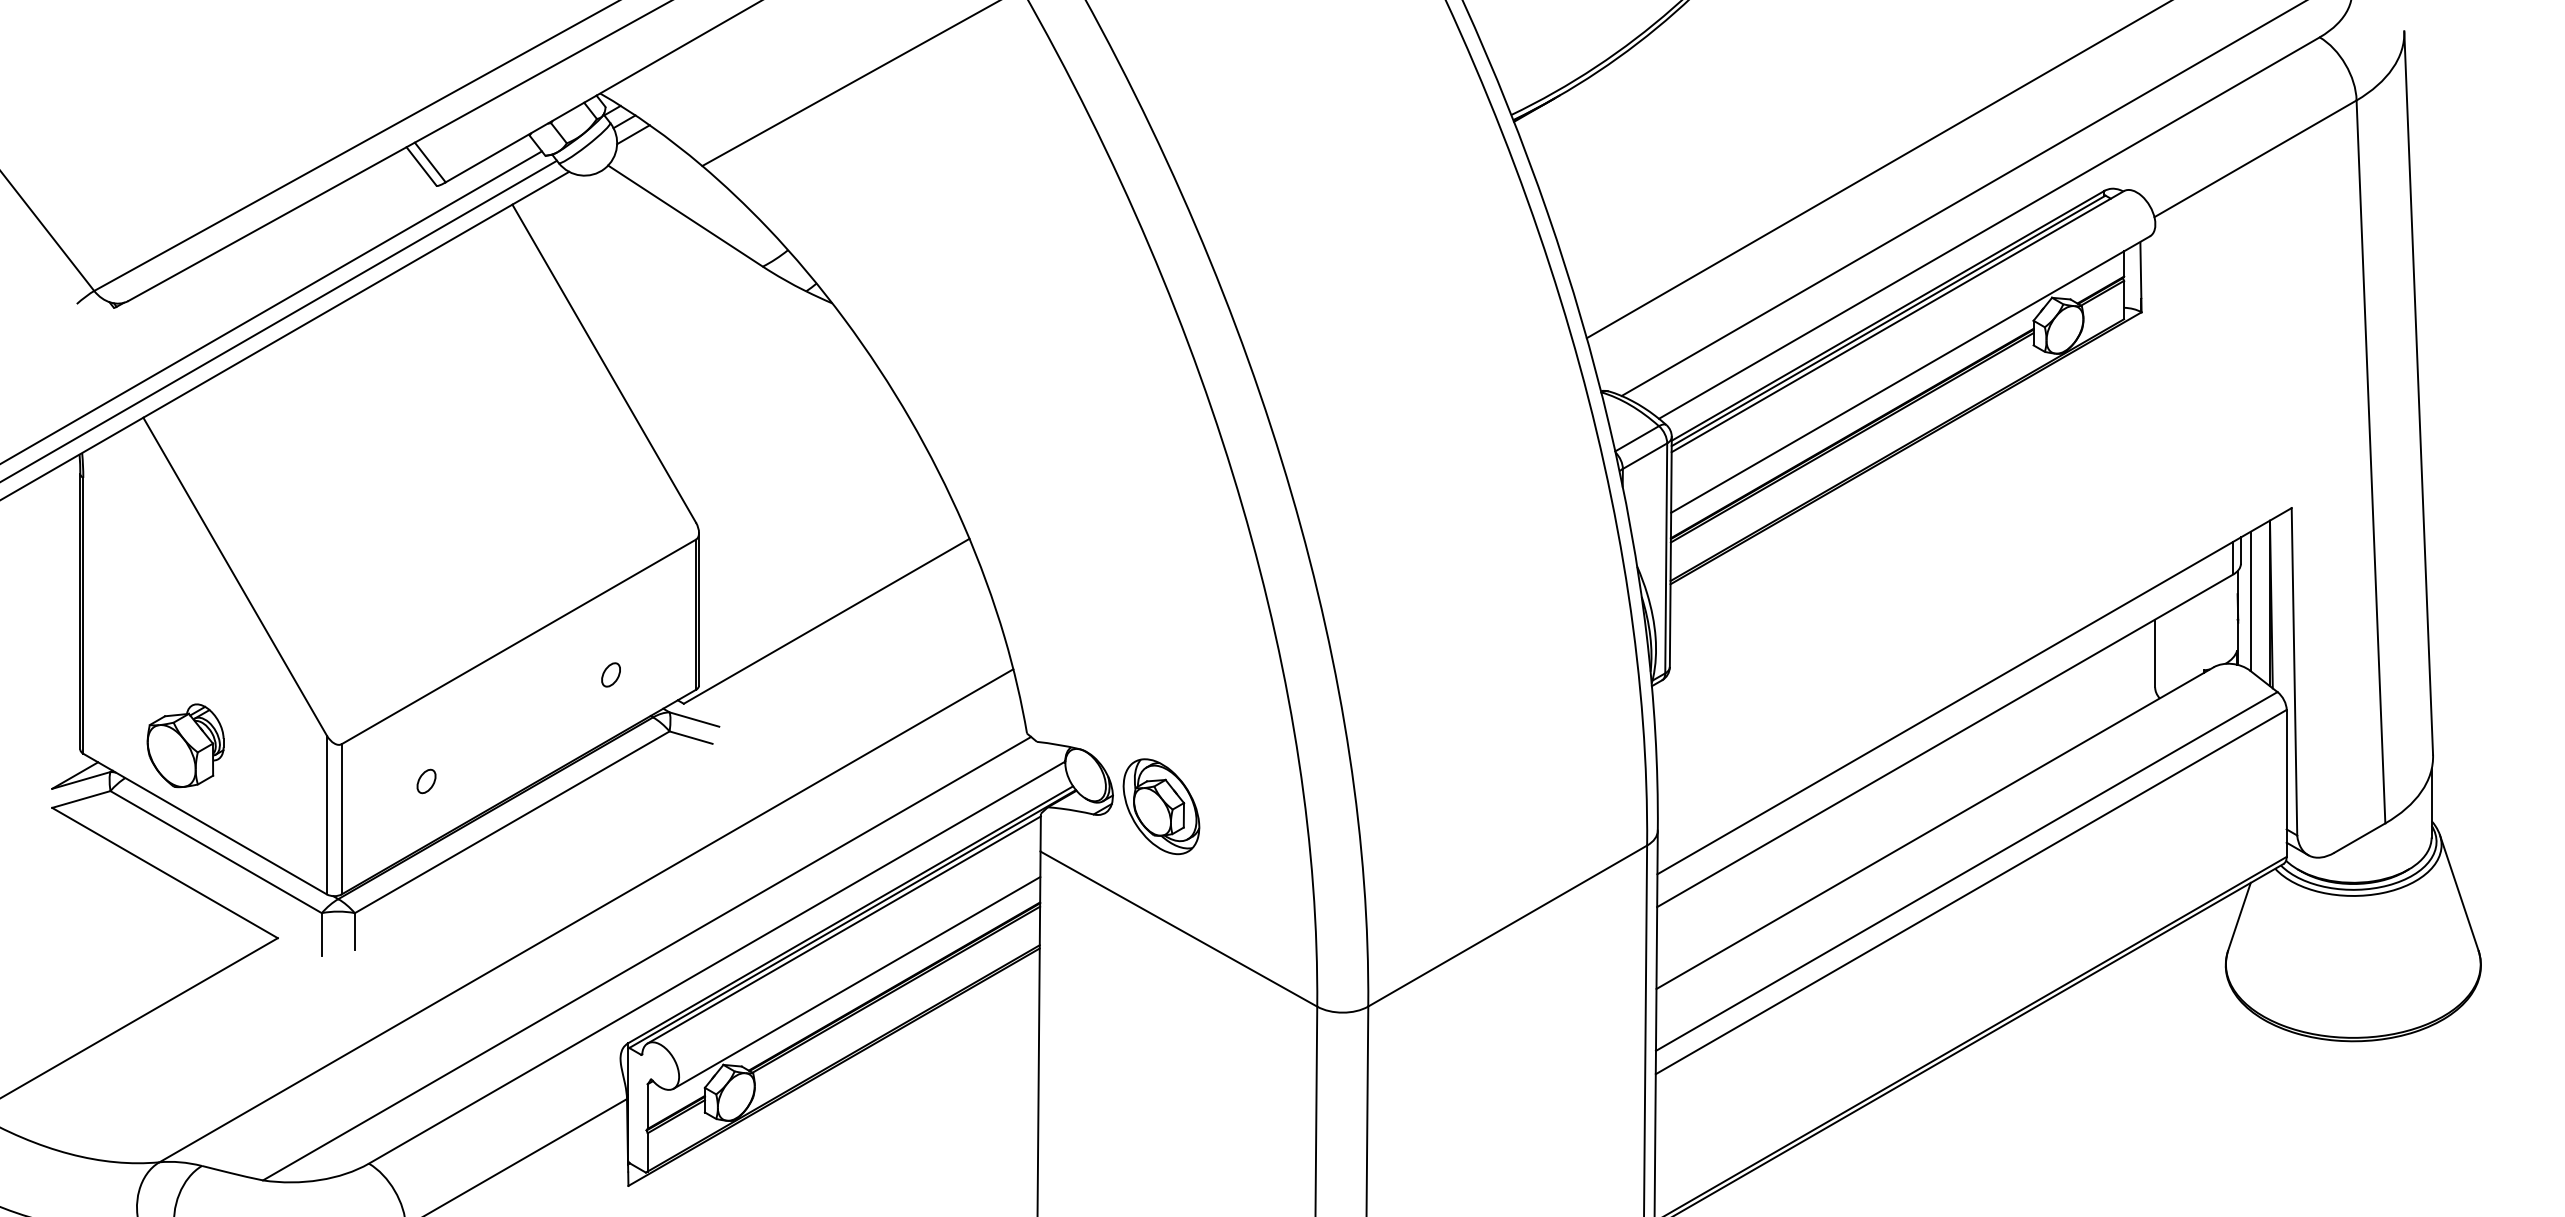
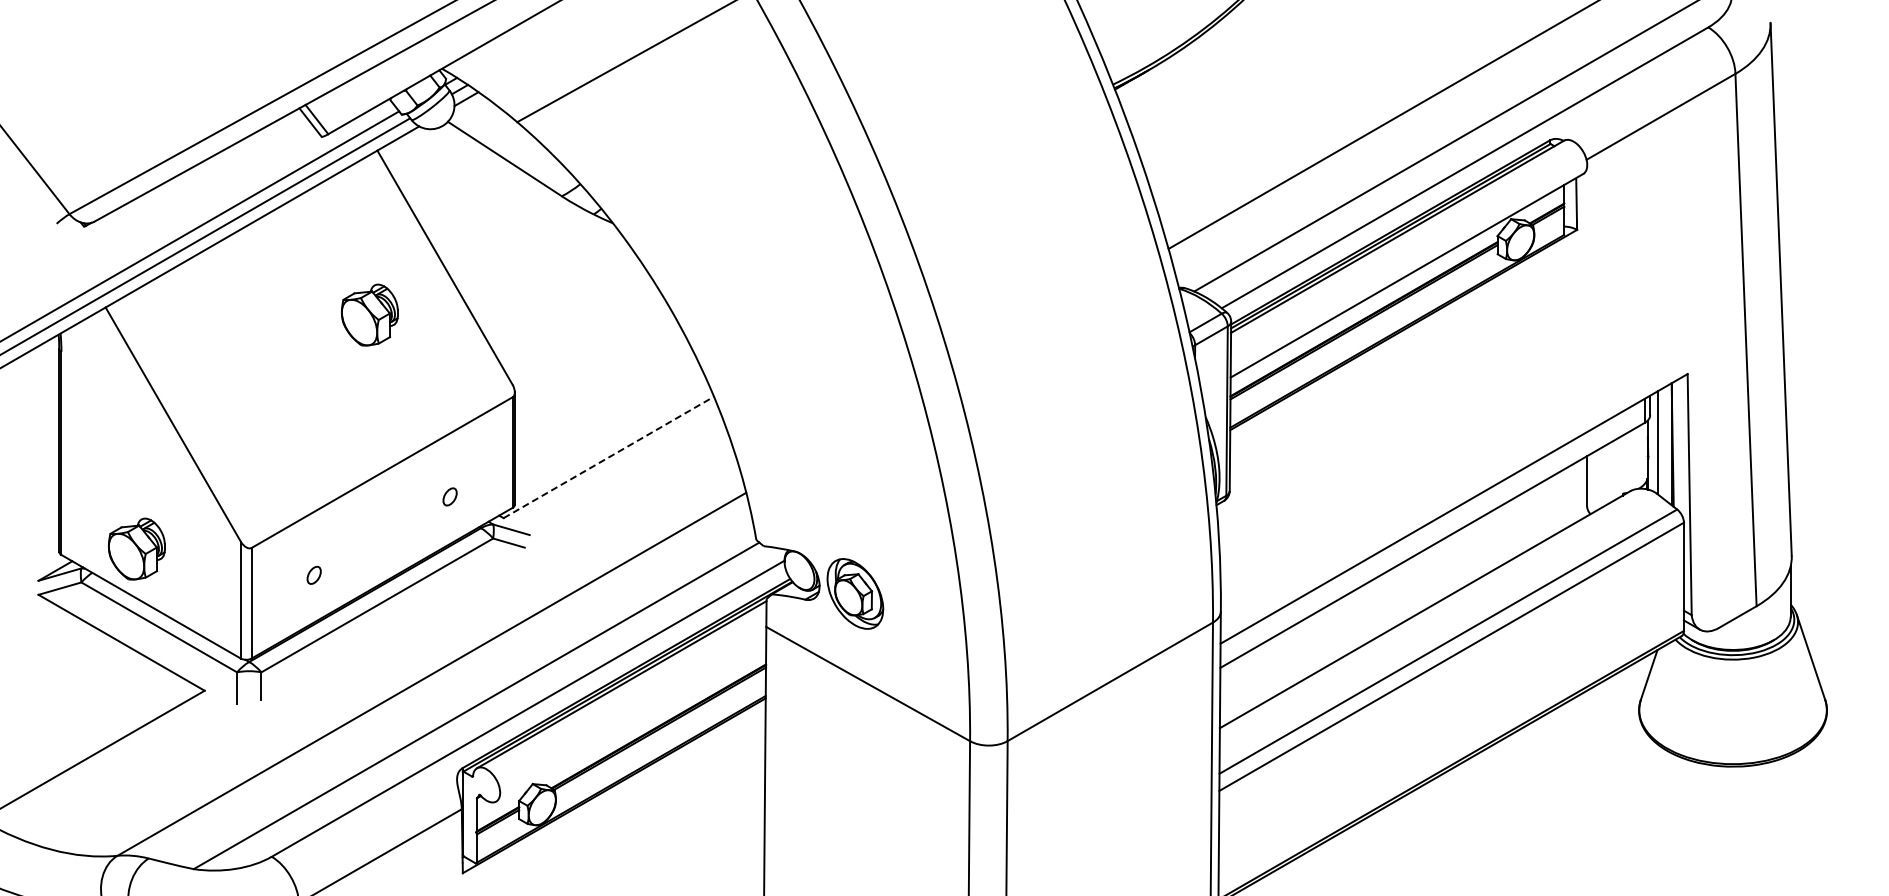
part: (501, 427) -> (369, 314), added
line: (827, 621) -> (609, 457), solid -> dashed
line: (857, 982) -> (631, 723), removed

